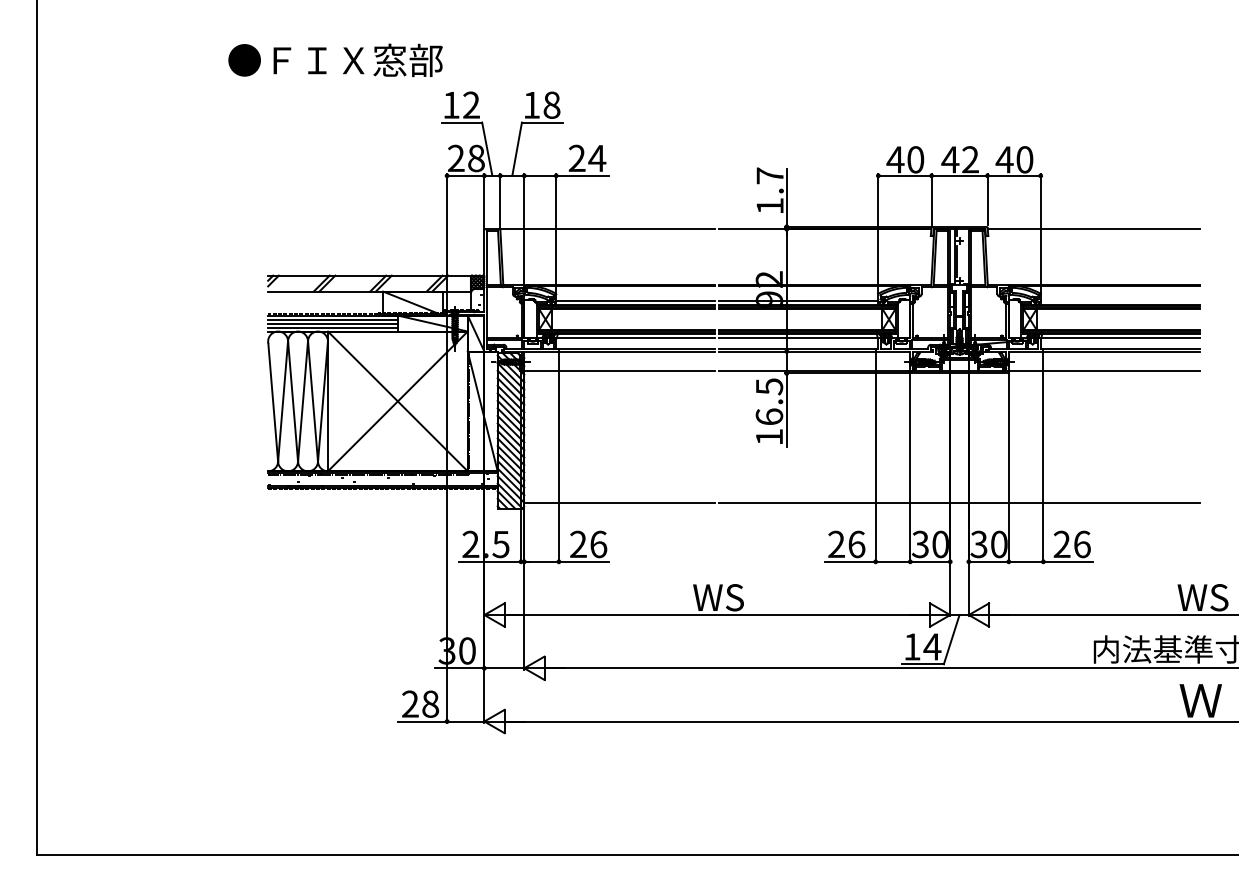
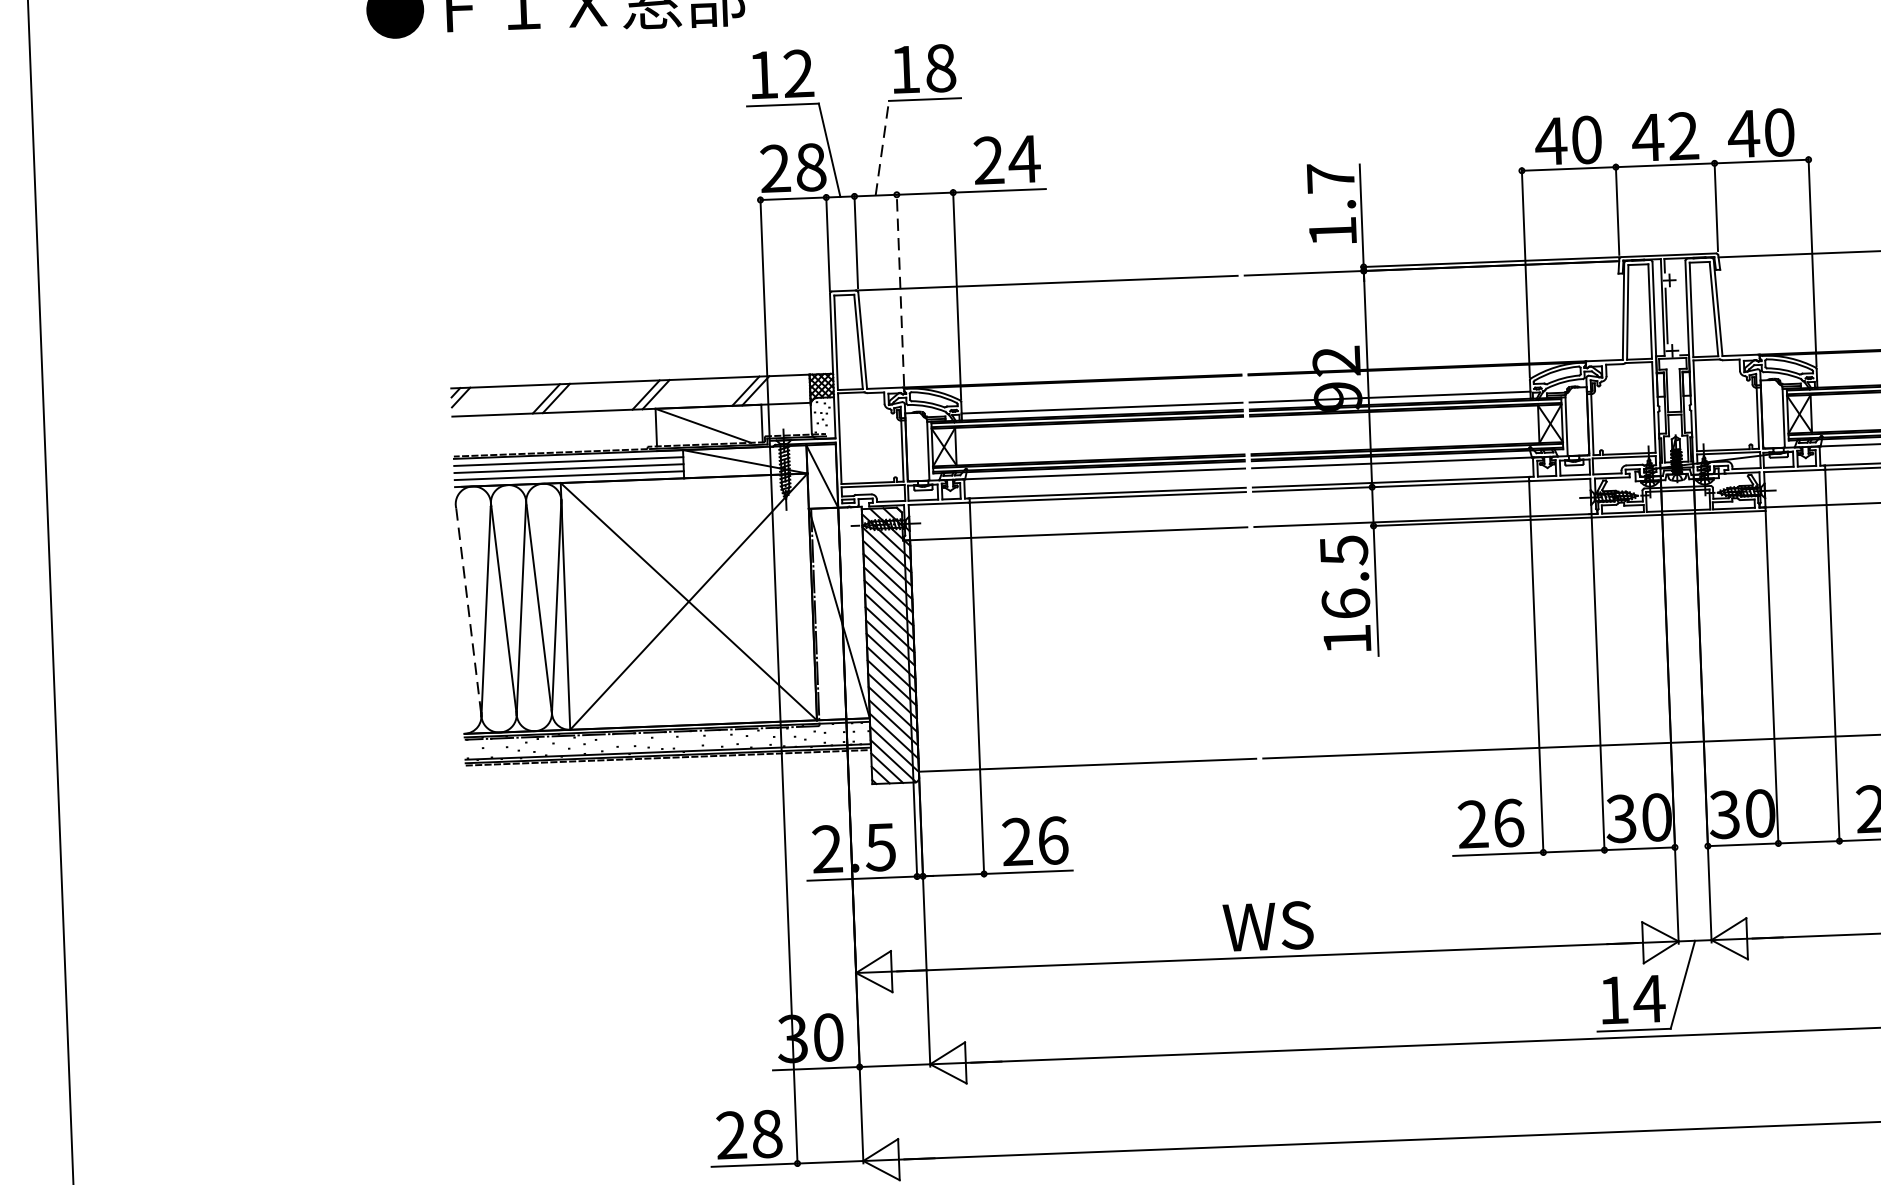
line: (517, 148) -> (882, 147), solid -> dashed
line: (524, 229) -> (900, 289), solid -> dashed
line: (273, 403) -> (469, 613), solid -> dashed

